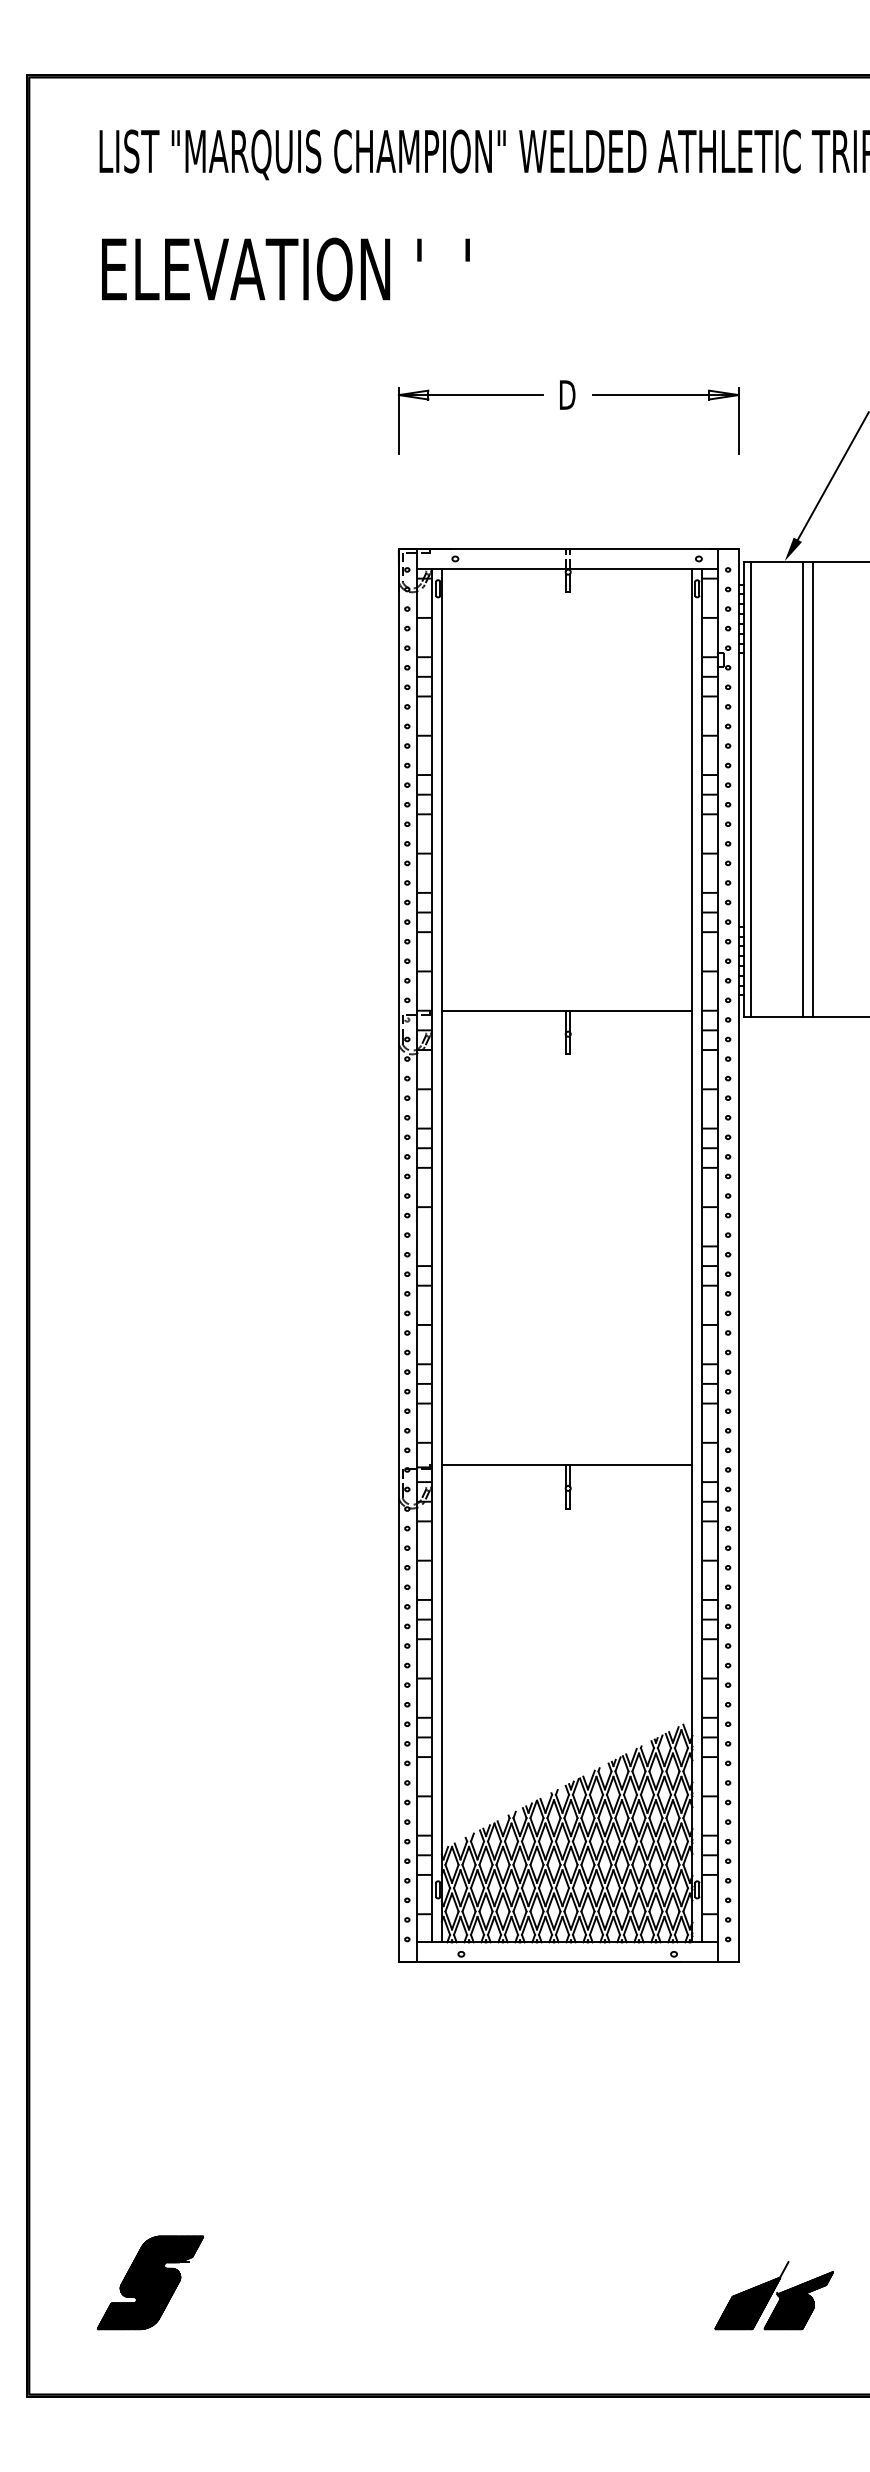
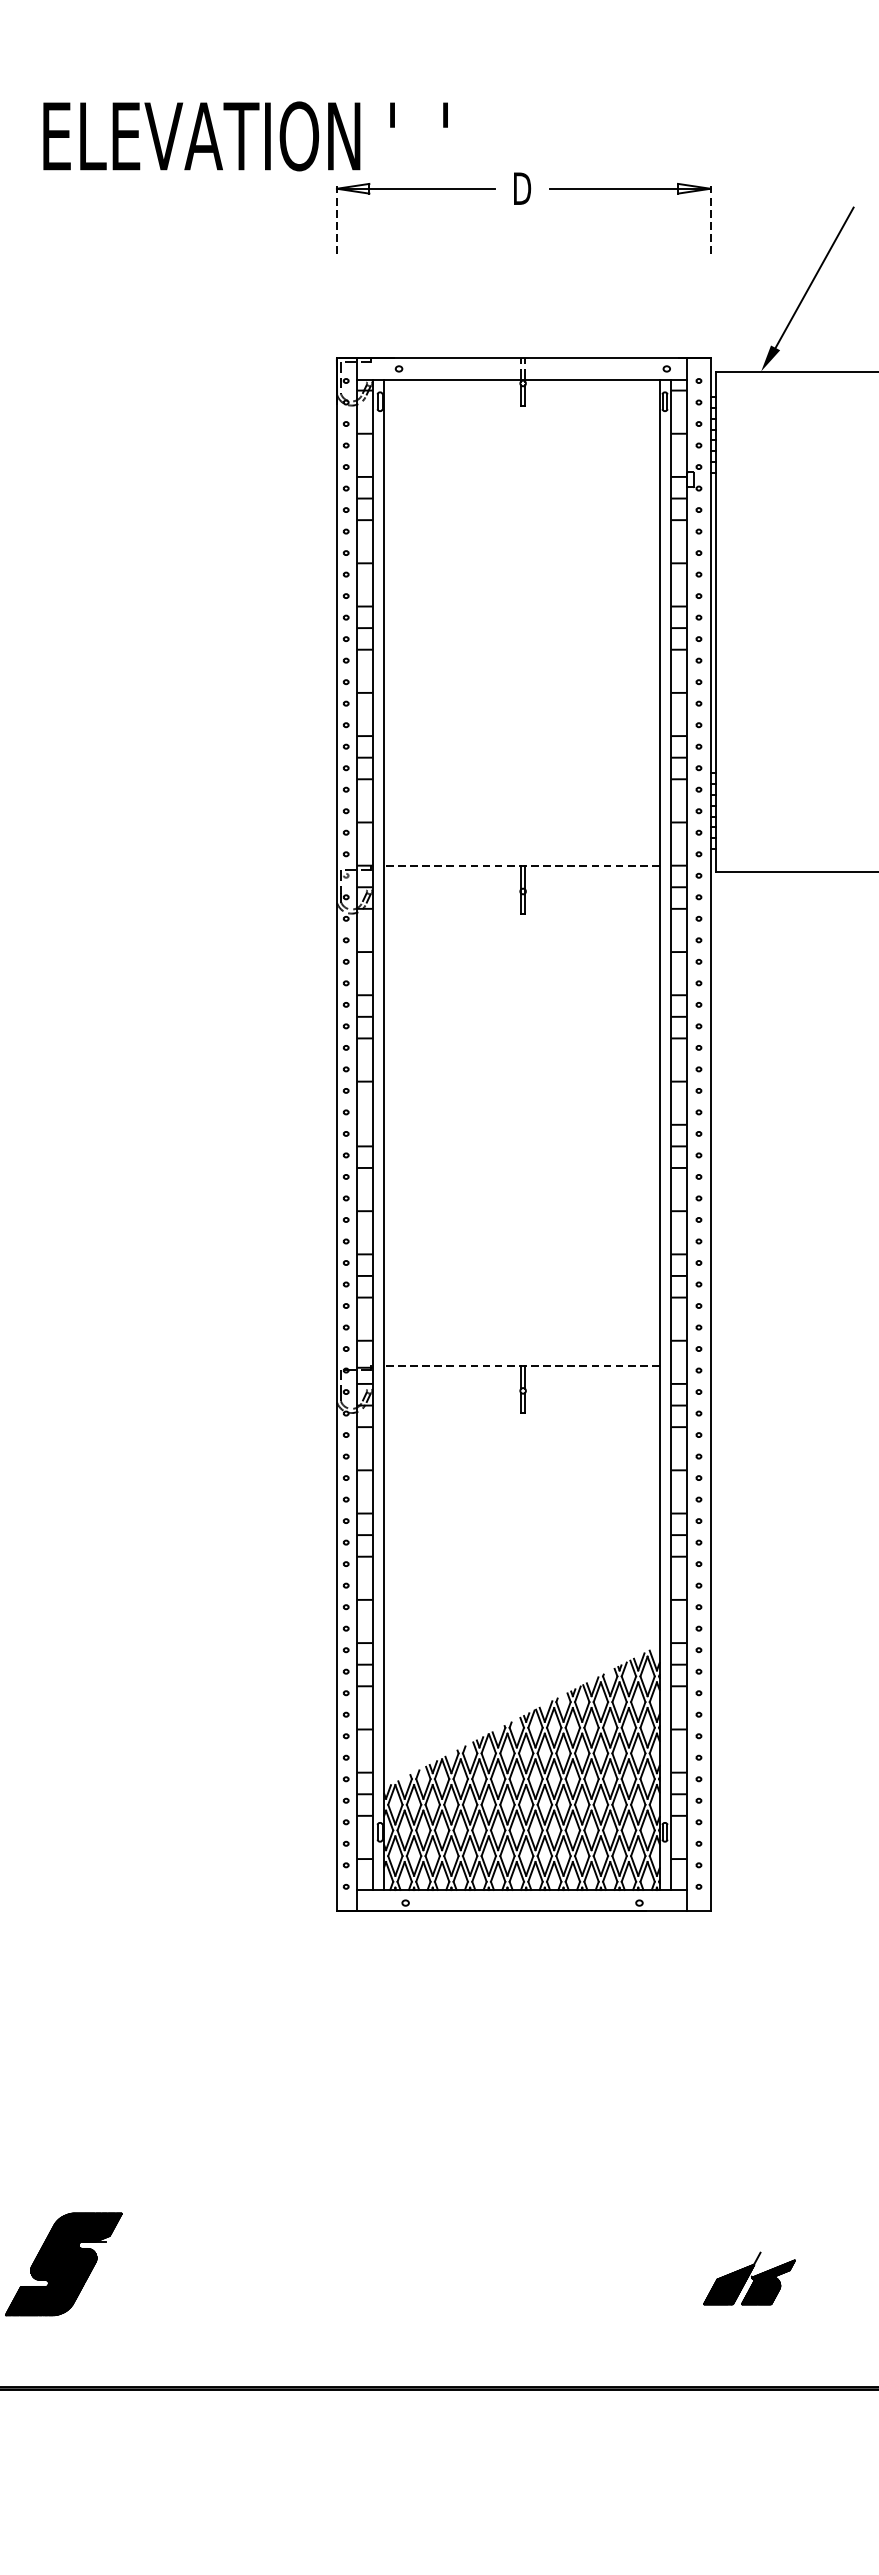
text: (285, 269) -> (245, 136), moved
line: (398, 420) -> (336, 216), solid -> dashed
line: (738, 420) -> (710, 216), solid -> dashed
line: (751, 788) -> (724, 621), removed
line: (802, 788) -> (780, 621), removed
line: (812, 788) -> (791, 621), removed
line: (566, 1011) -> (521, 866), solid -> dashed
line: (566, 1465) -> (521, 1365), solid -> dashed
part: (773, 2295) -> (748, 2278), size x0.7

